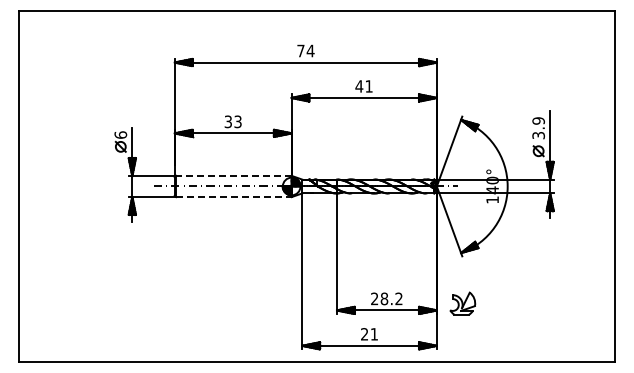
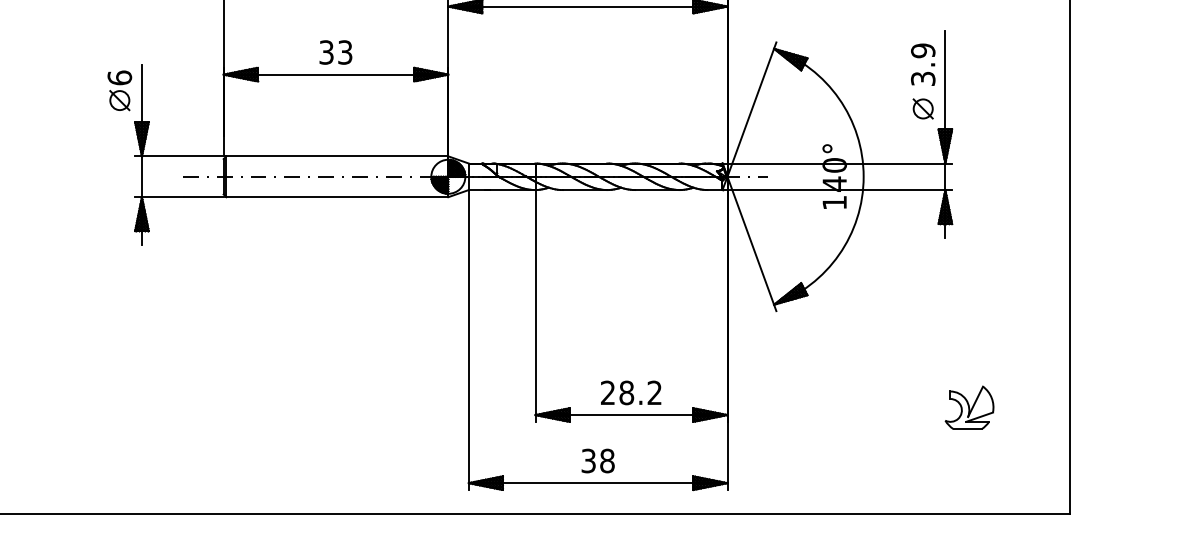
line: (233, 175) -> (336, 155), dashed -> solid
line: (233, 197) -> (336, 197), dashed -> solid
part: (462, 303) -> (969, 407), moved
text: (369, 334) -> (597, 461), 21 -> 38

